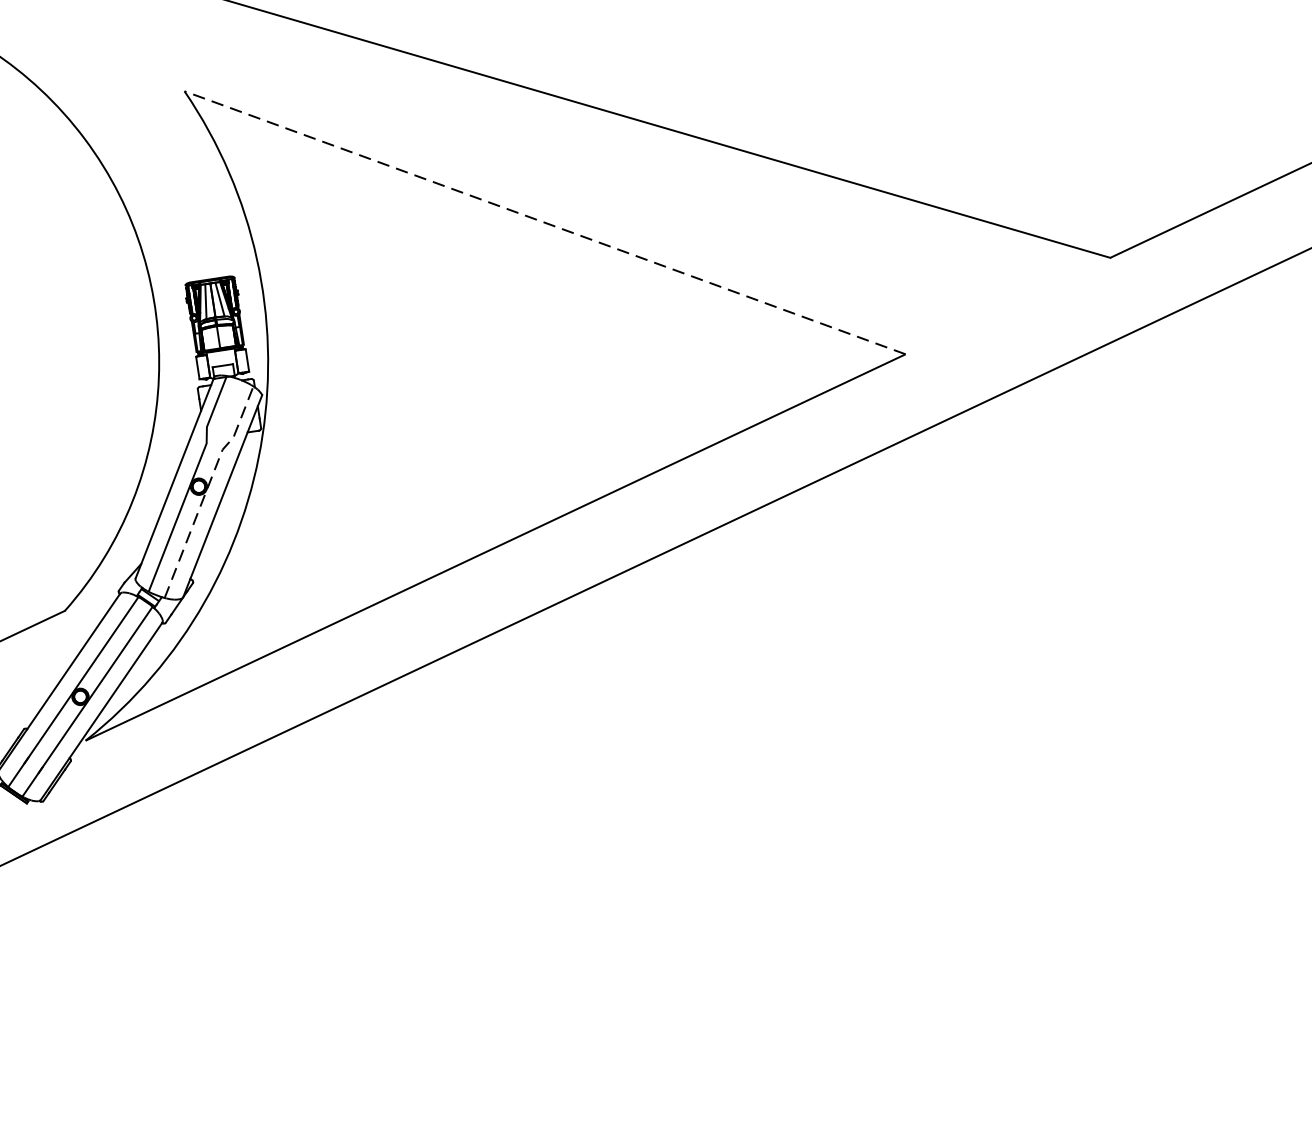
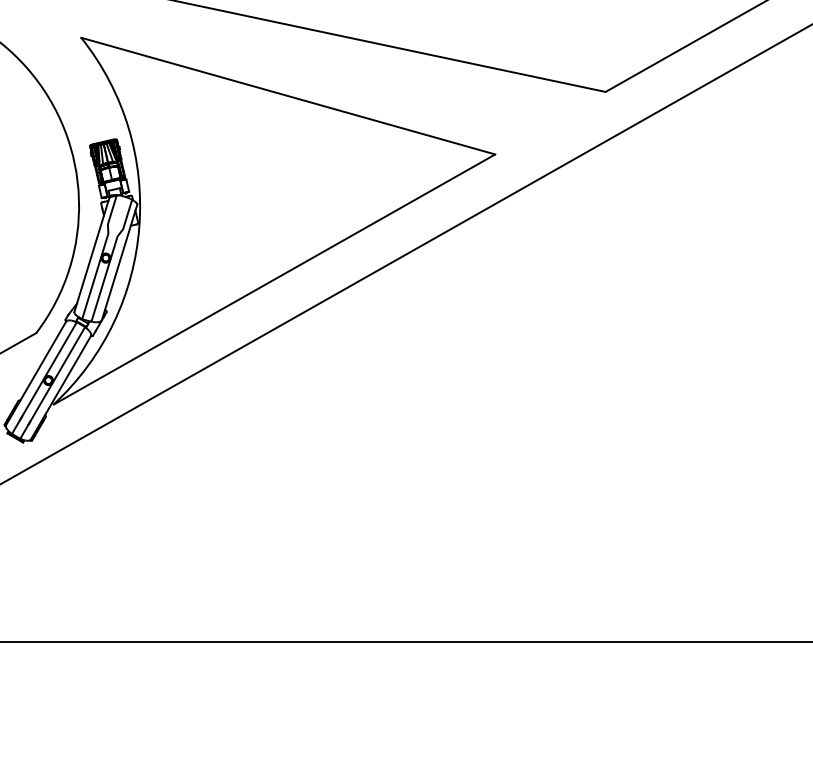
line: (543, 221) -> (287, 95), dashed -> solid
line: (207, 487) -> (110, 258), dashed -> solid

